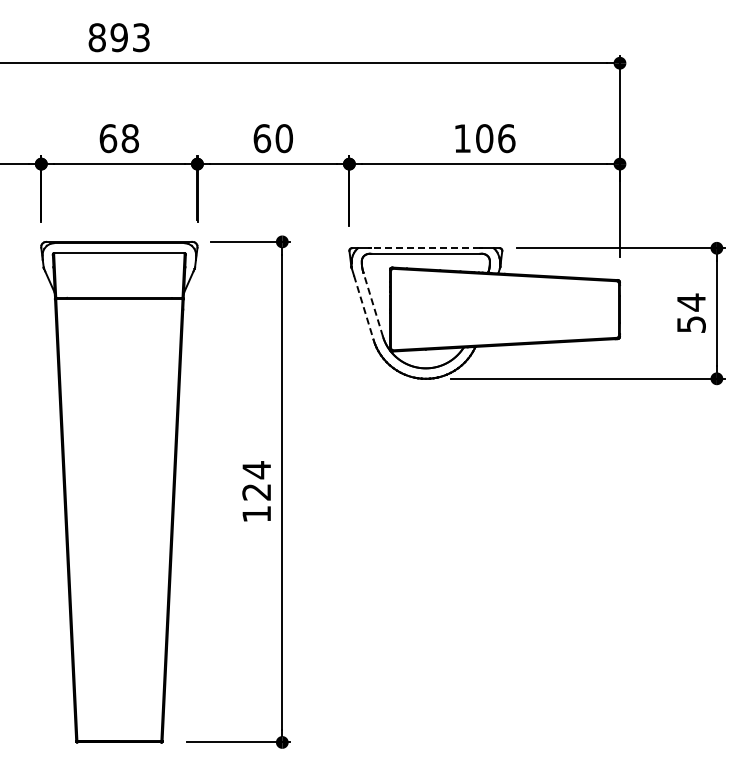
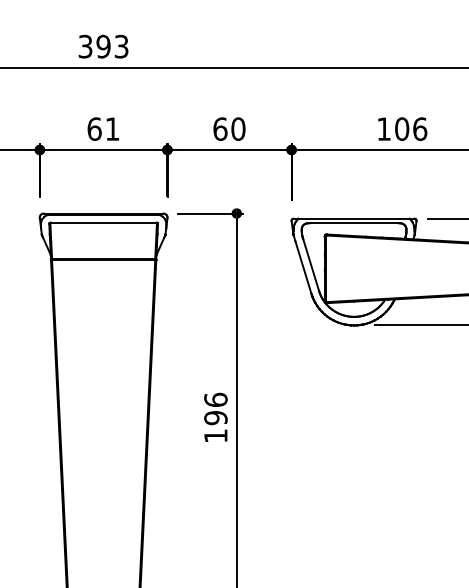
text: (96, 37) -> (84, 46), 893 -> 393
text: (129, 138) -> (111, 129), 68 -> 61
line: (425, 248) -> (353, 218), dashed -> solid
line: (373, 304) -> (311, 264), dashed -> solid
line: (363, 308) -> (303, 267), dashed -> solid
text: (256, 480) -> (215, 408), 124 -> 196

